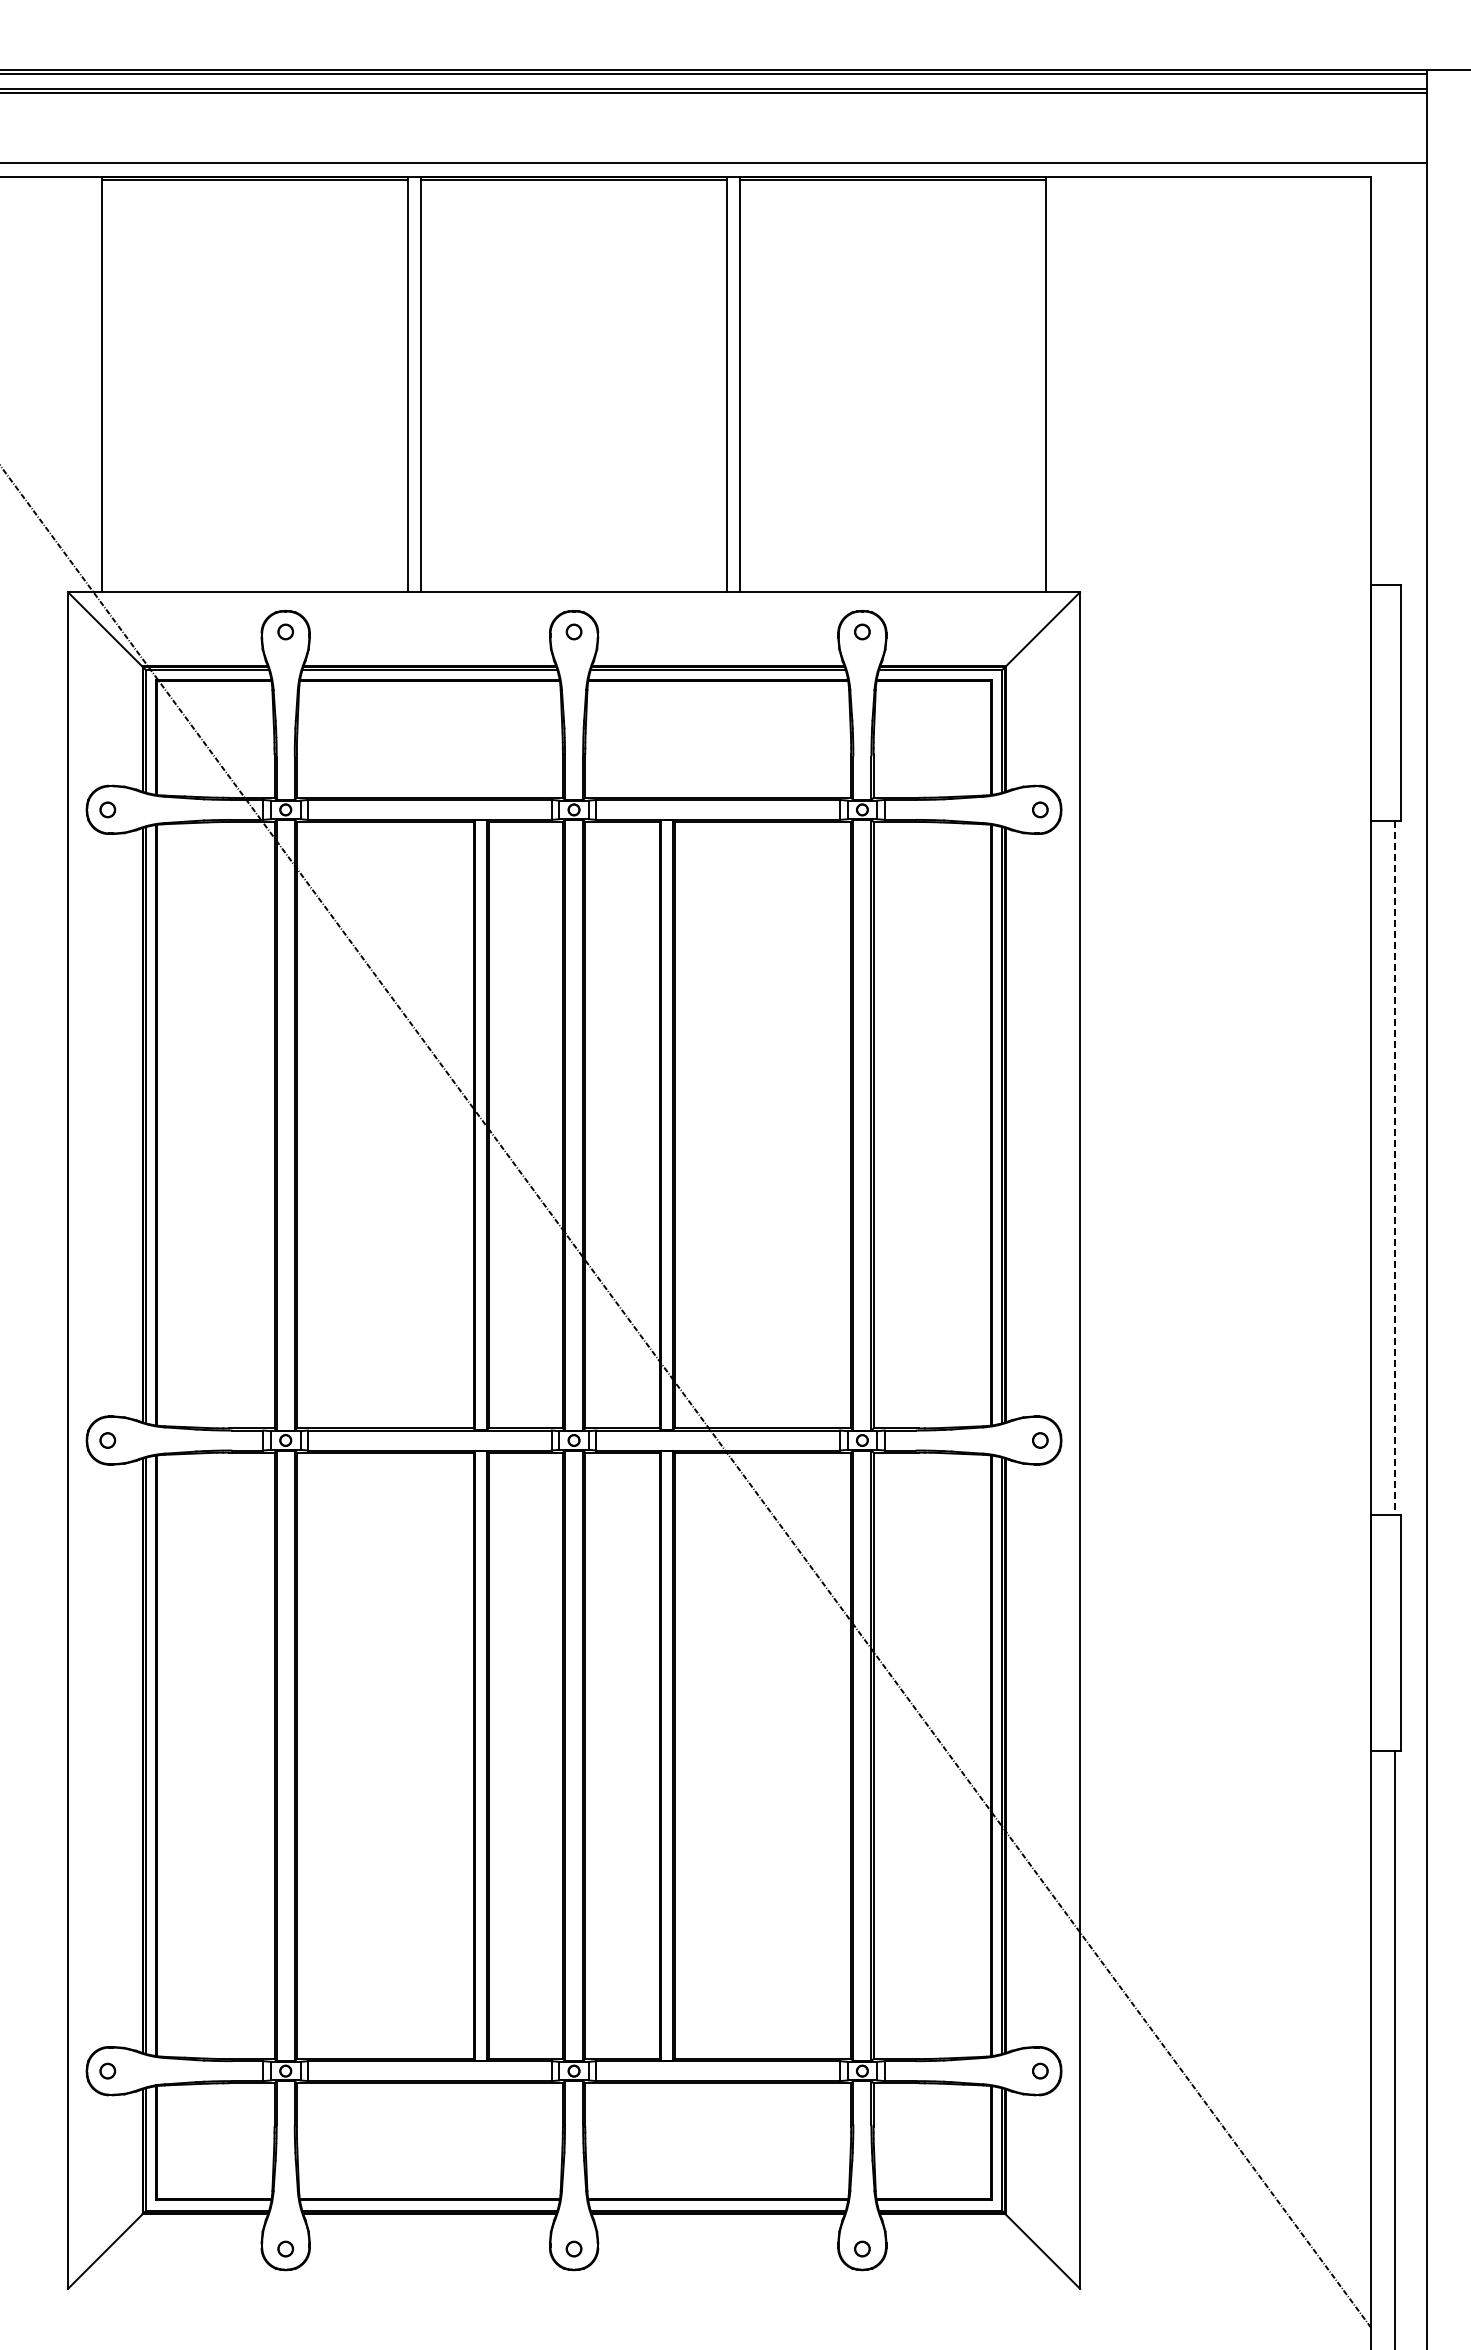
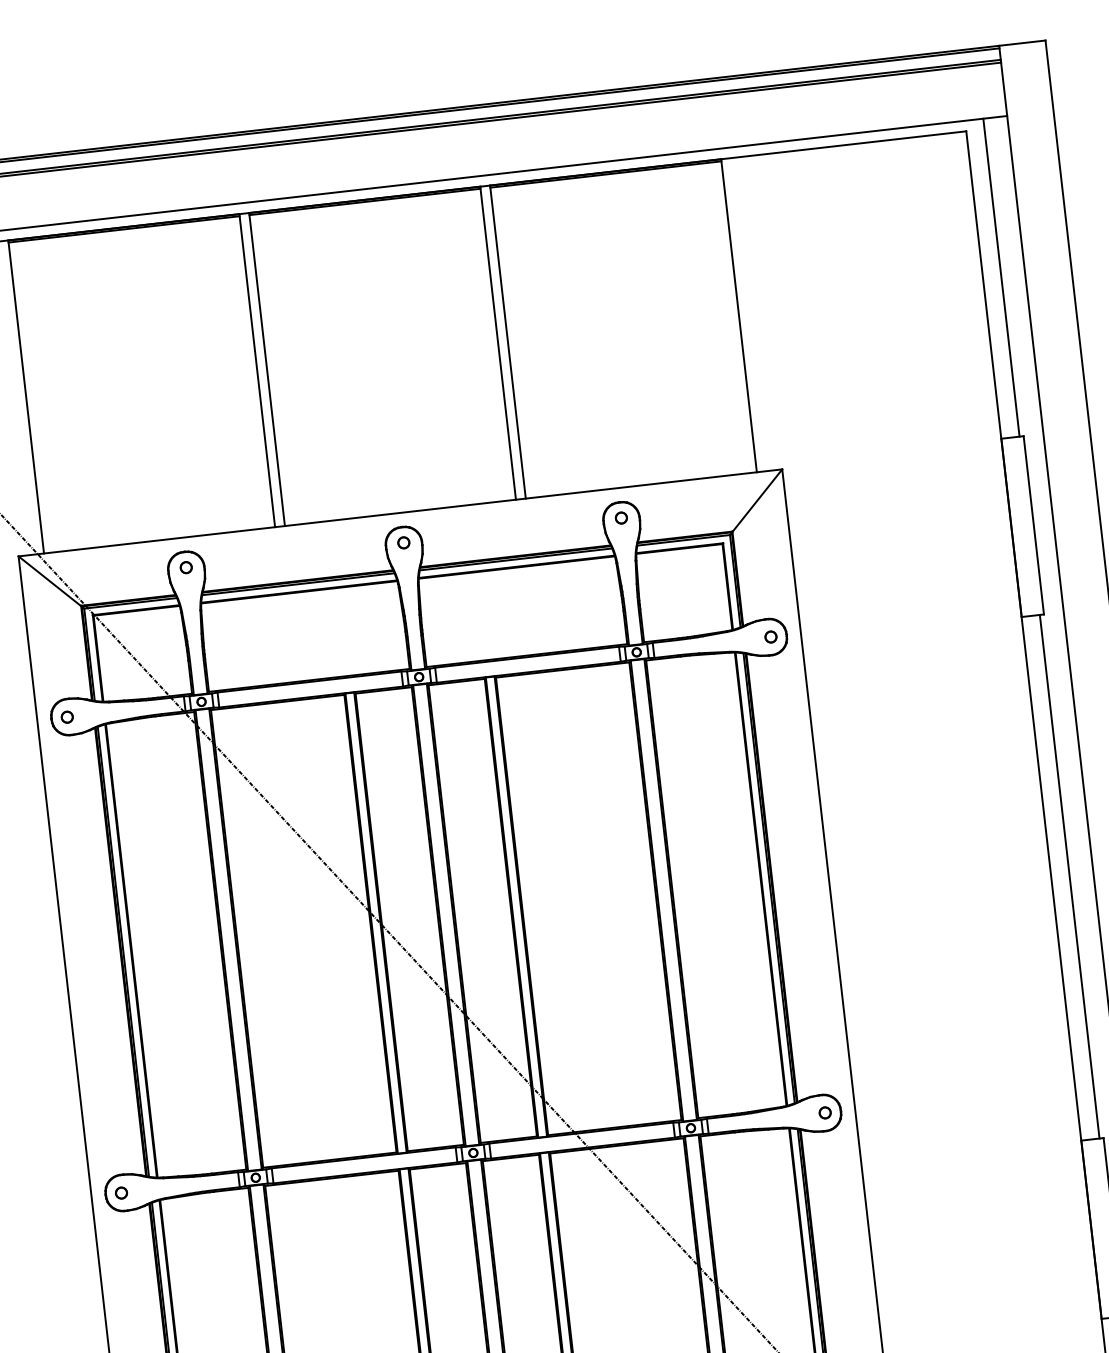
line: (1395, 373) -> (1001, 277), added
line: (1395, 1168) -> (1069, 877), dashed -> solid

